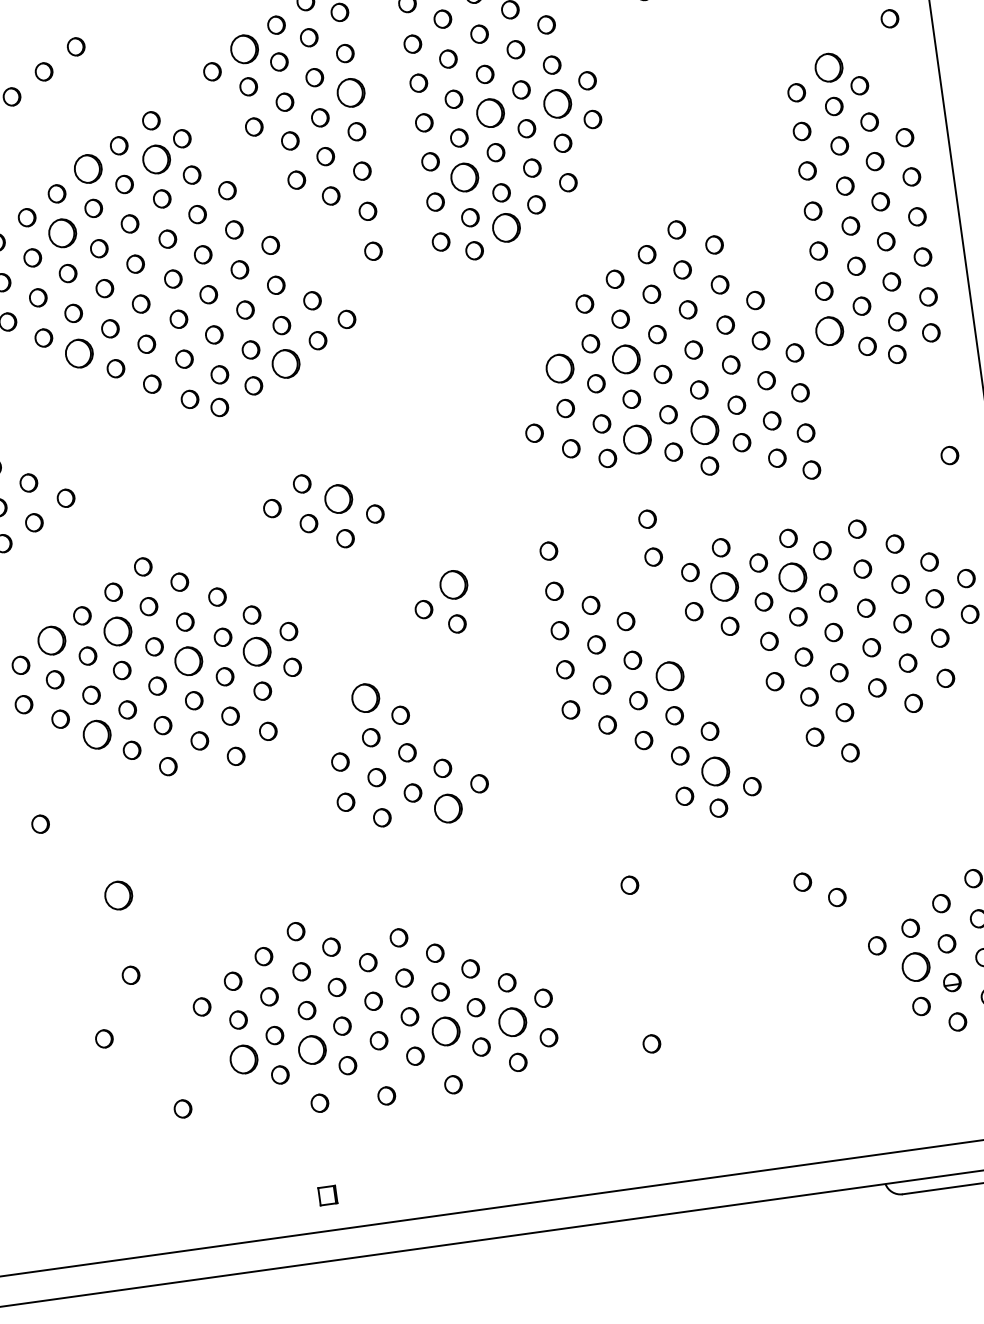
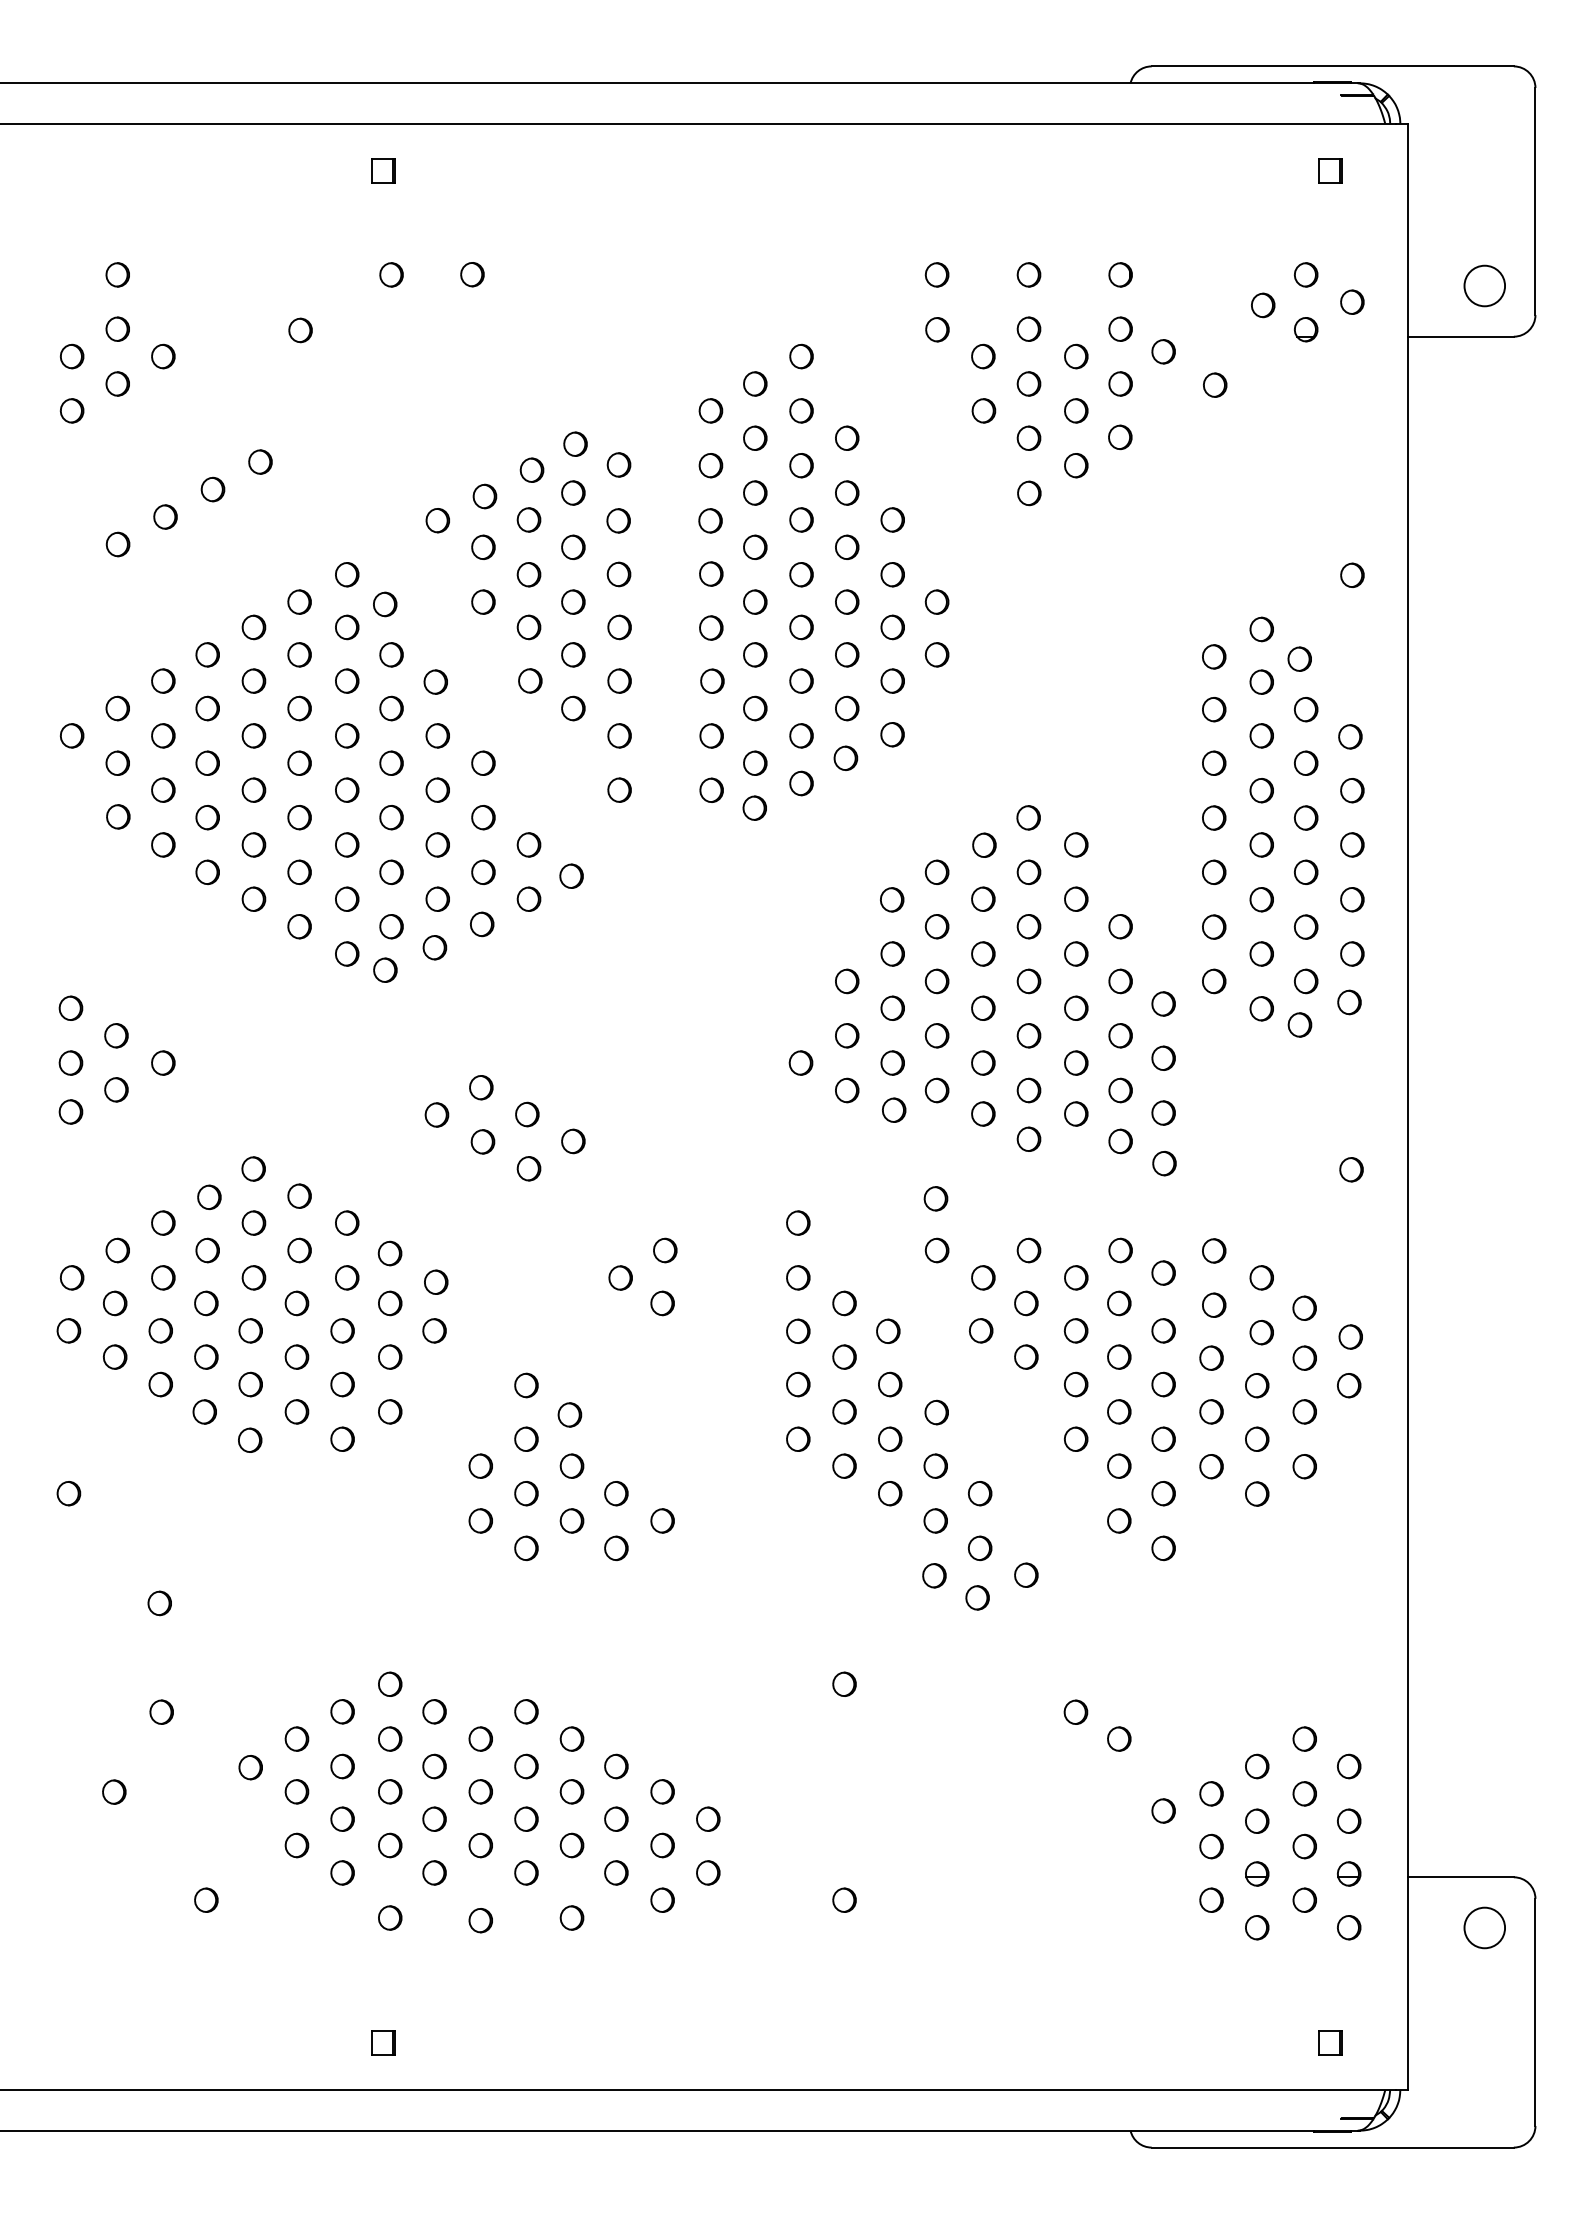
part: (244, 49) -> (484, 496), size x0.62
part: (828, 67) -> (1261, 629), size x0.62
part: (350, 92) -> (618, 574), size x0.62
part: (557, 103) -> (892, 627), size x0.62
part: (490, 113) -> (801, 627), size x0.62
part: (156, 159) -> (347, 627), size x0.62
part: (87, 169) -> (253, 627), size x0.62
part: (464, 177) -> (755, 708), size x0.62
part: (506, 227) -> (801, 783), size x0.62
part: (62, 233) -> (207, 708), size x0.62
part: (830, 331) -> (1214, 981), size x0.62
part: (79, 353) -> (207, 872), size x0.62
part: (625, 359) -> (936, 981), size x0.62
part: (286, 363) -> (482, 924), size x0.62
part: (560, 368) -> (847, 981), size x0.62
part: (704, 430) -> (1028, 1090), size x0.62
part: (636, 439) -> (936, 1090), size x0.62
part: (338, 498) -> (527, 1114), size x0.62
part: (793, 577) -> (1119, 1303), size x0.62
part: (454, 584) -> (665, 1250), size x0.62
part: (724, 586) -> (1026, 1303), size x0.62
part: (117, 631) -> (207, 1250), size x0.62
part: (51, 640) -> (117, 1250), size x0.62
part: (257, 651) -> (390, 1303), size x0.62
part: (188, 661) -> (296, 1303), size x0.62
part: (669, 676) -> (936, 1412), size x0.62
part: (365, 698) -> (526, 1385), size x0.62
part: (96, 734) -> (160, 1384), size x0.62
part: (715, 771) -> (979, 1548), size x0.62
part: (448, 808) -> (616, 1548), size x0.62
part: (118, 895) -> (159, 1603), size x0.62
part: (916, 967) -> (1211, 1846), size x0.62
part: (512, 1022) -> (662, 1845), size x0.62
part: (445, 1031) -> (571, 1845), size x0.62
part: (312, 1049) -> (390, 1845), size x0.62
part: (243, 1059) -> (296, 1845), size x0.62

